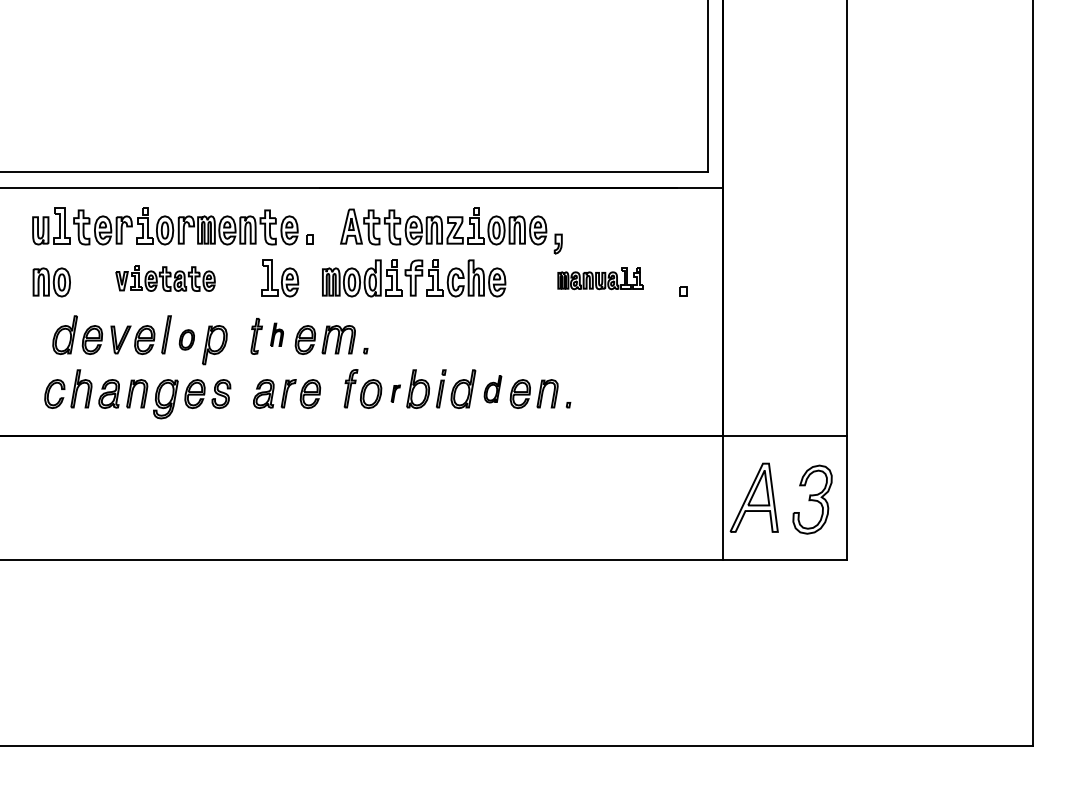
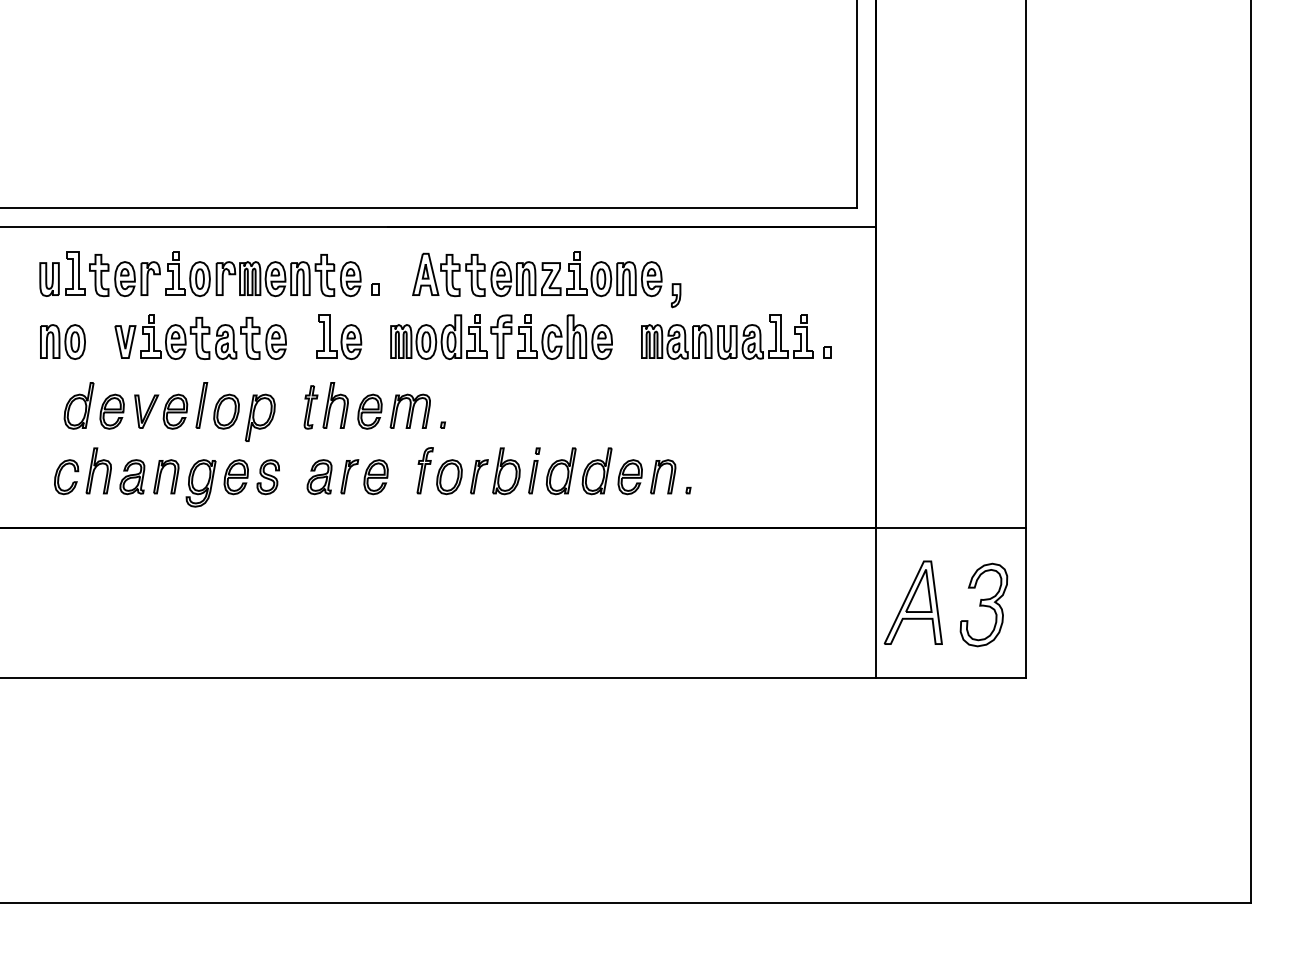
part: (165, 277) -> (200, 336), size x1.43
part: (600, 277) -> (727, 336), size x1.67
part: (276, 334) -> (335, 405), size x1.67
part: (186, 339) -> (226, 411), size x1.43
part: (492, 389) -> (596, 471), size x1.43
part: (395, 393) -> (479, 476), size x1.67

